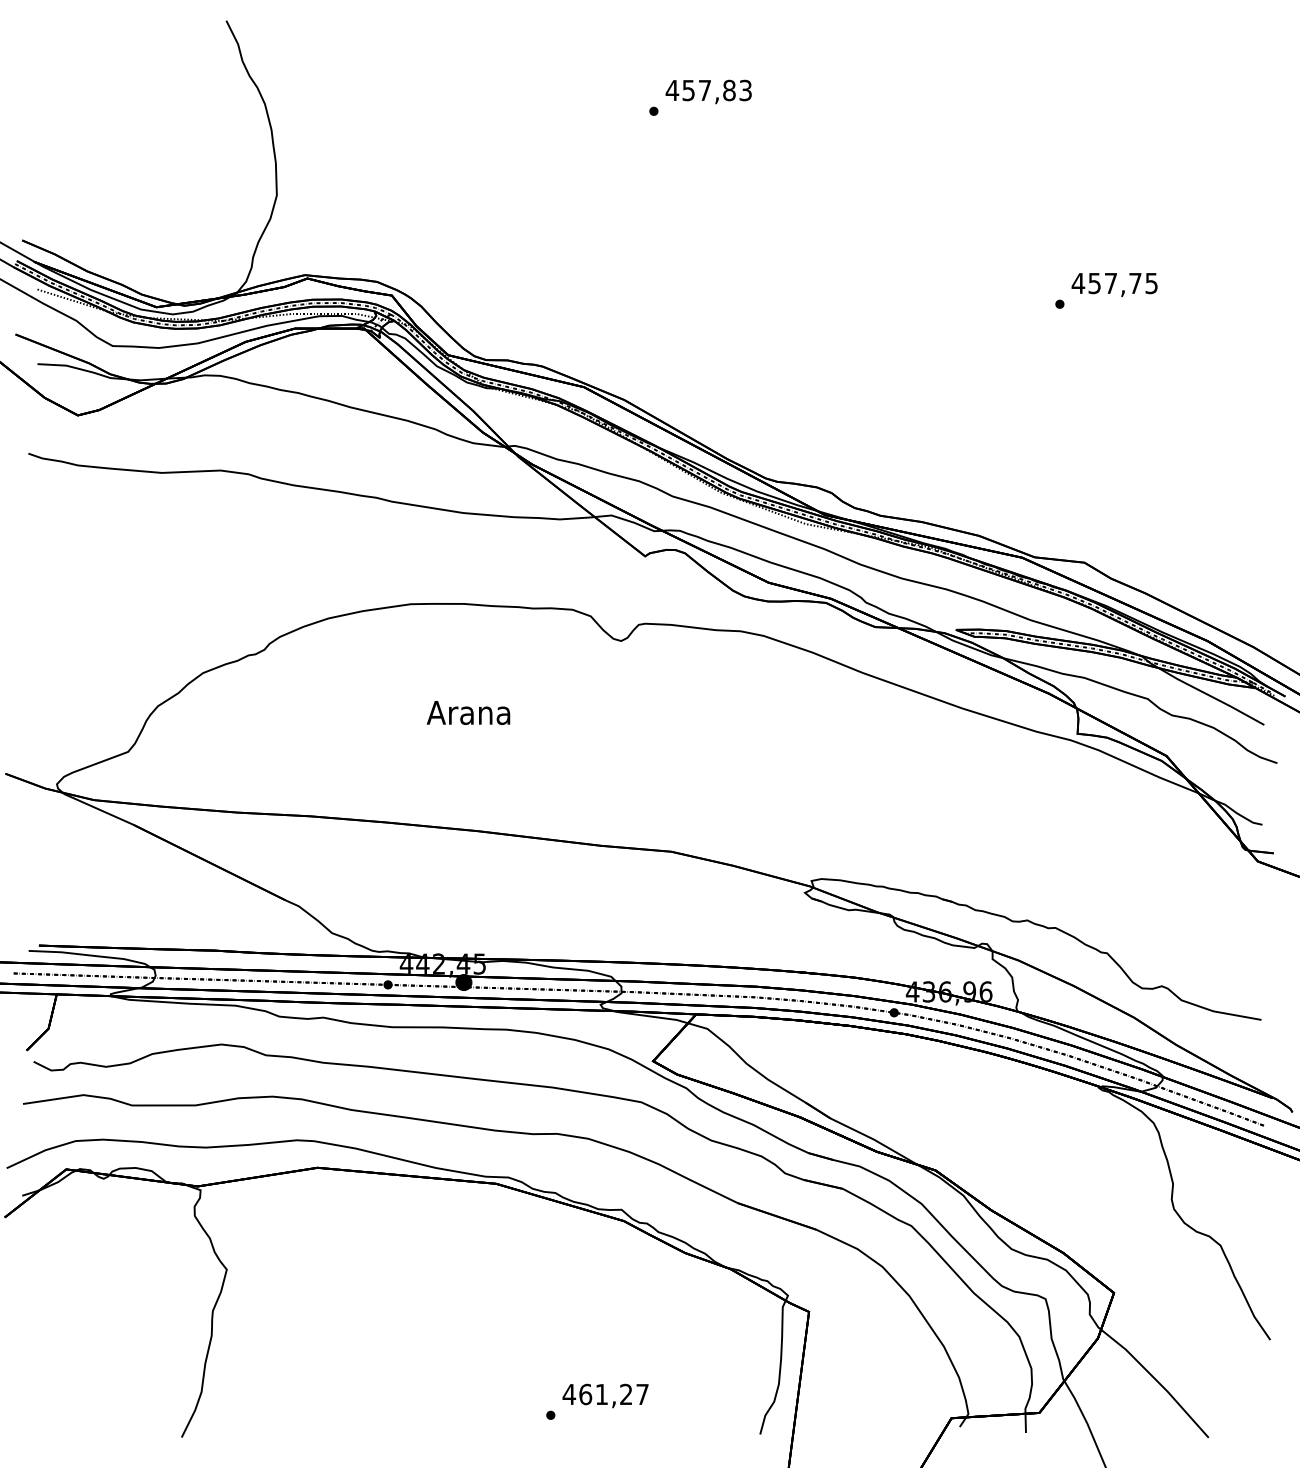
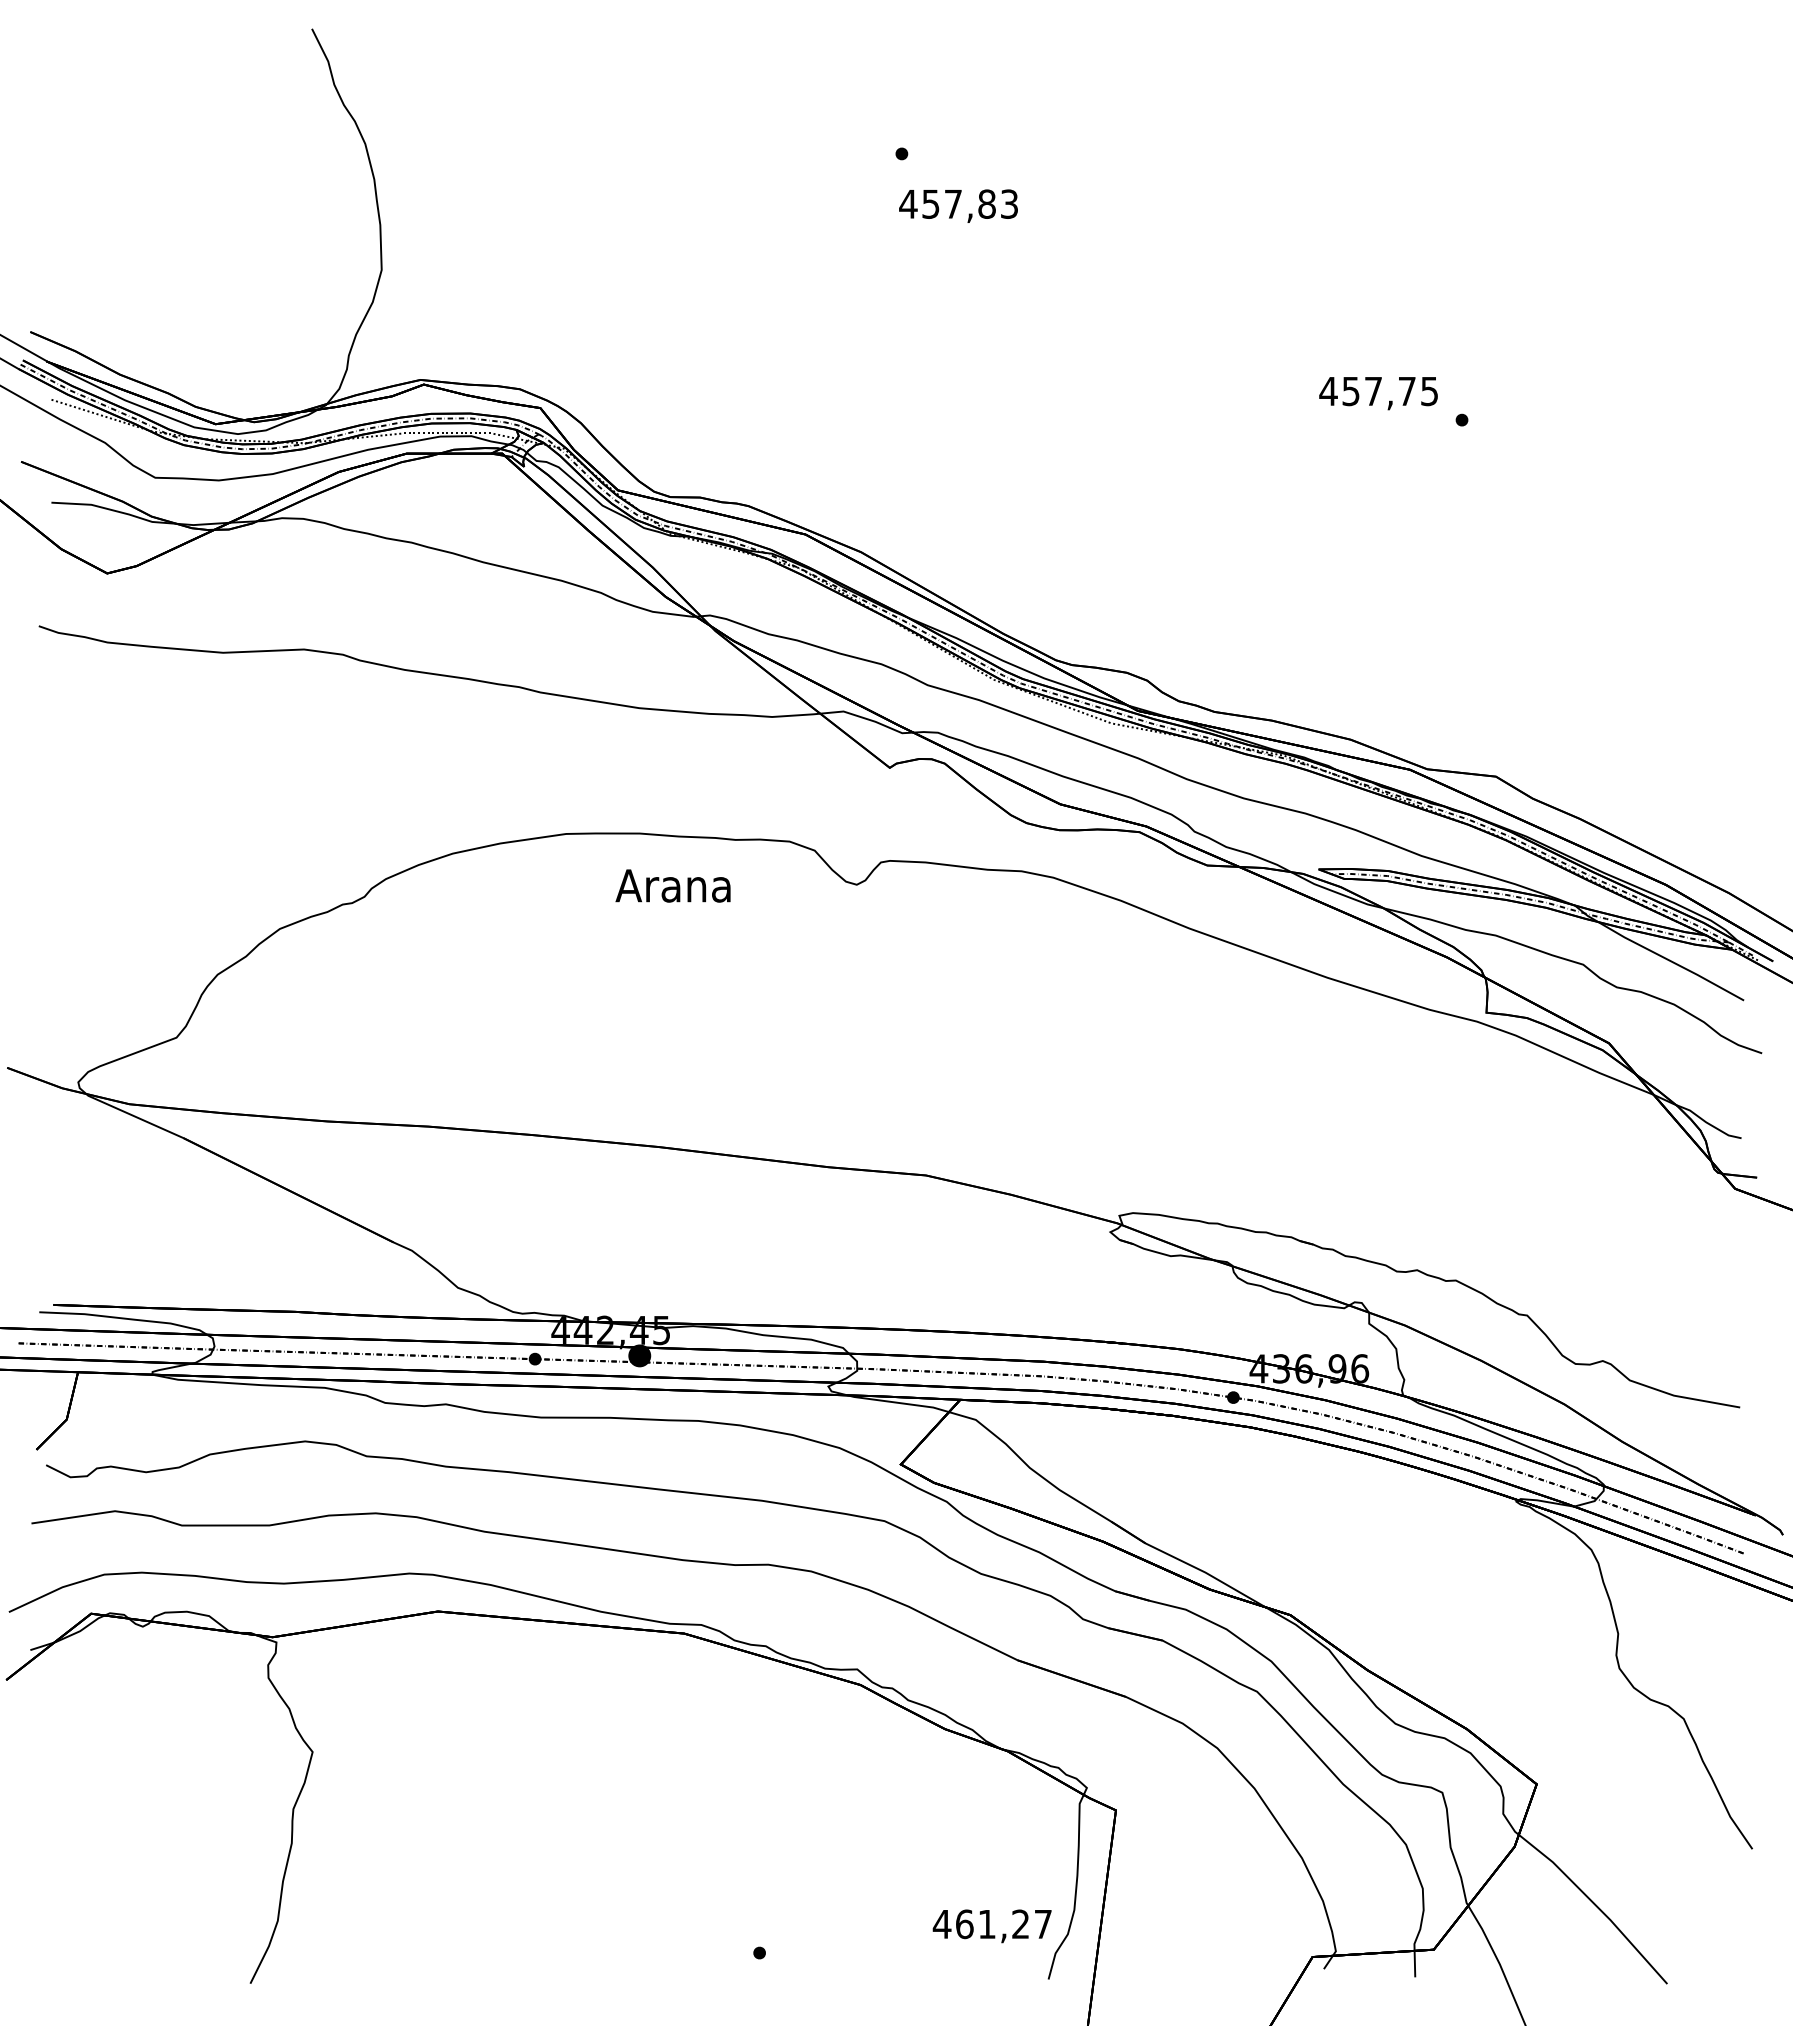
text: (708, 91) -> (958, 205), moved
text: (1114, 284) -> (1378, 393), moved
text: (468, 712) -> (672, 885), moved
text: (605, 1396) -> (991, 1926), moved

